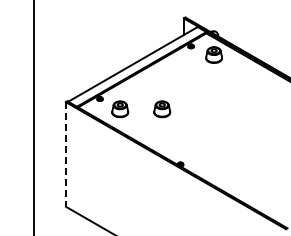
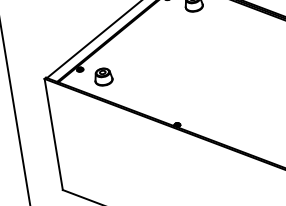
part: (162, 109) -> (148, 69), removed
line: (66, 154) -> (54, 134), dashed -> solid

